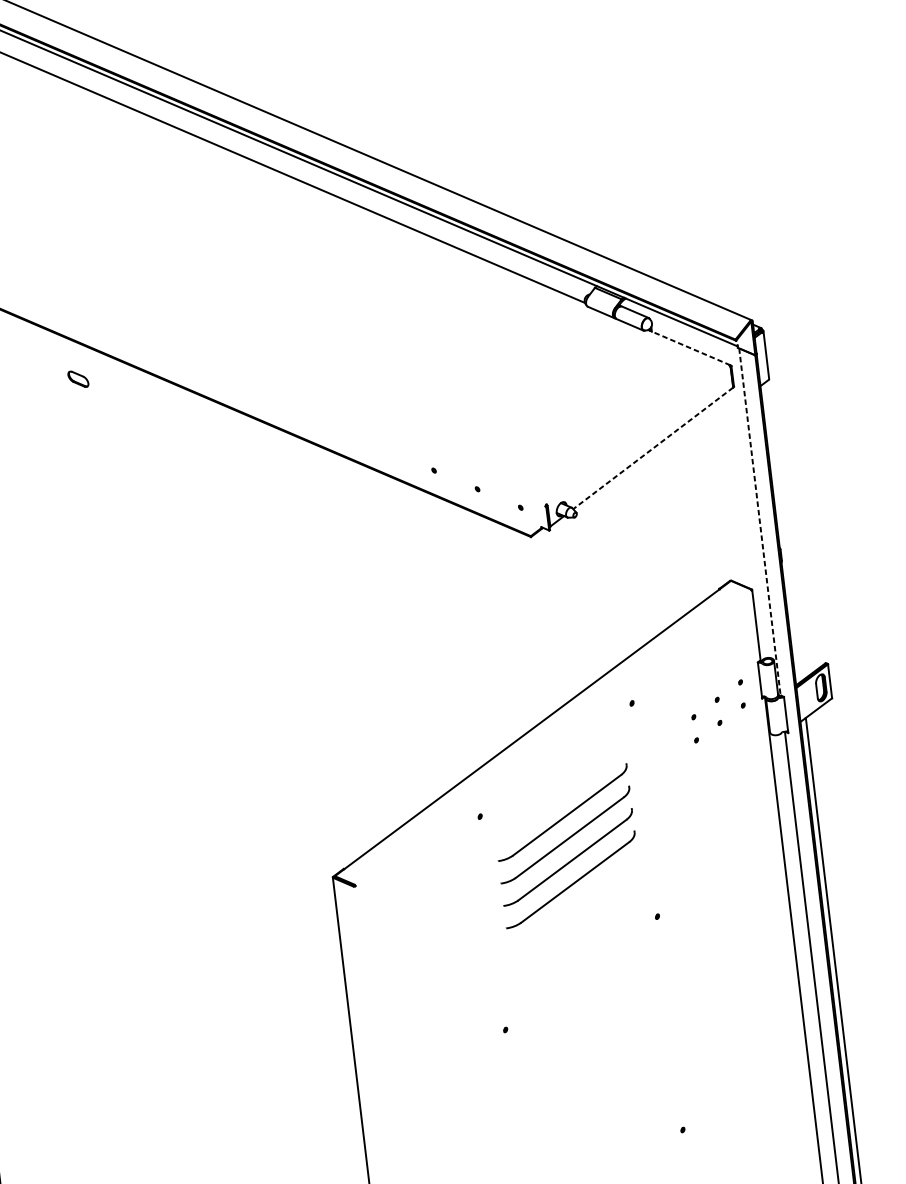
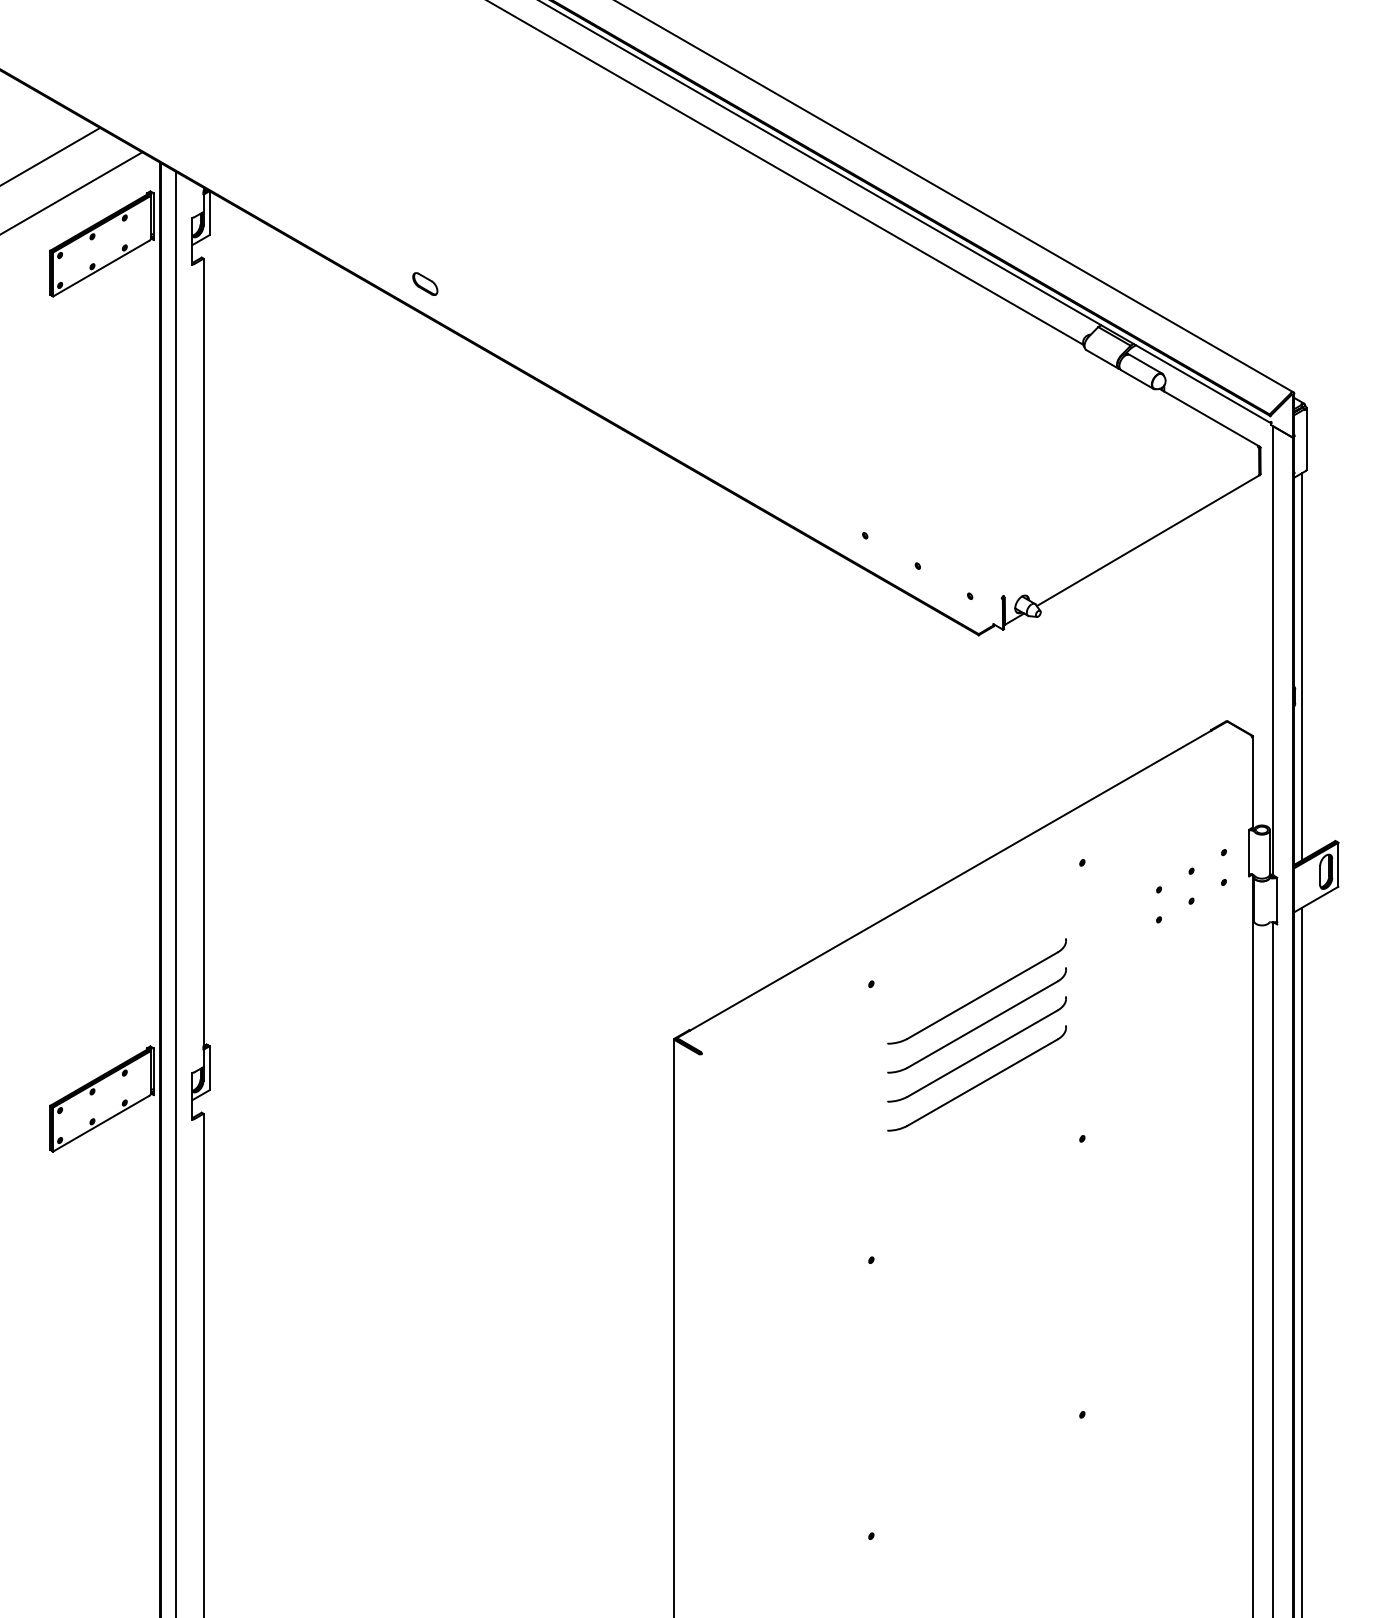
line: (689, 347) -> (1209, 417), dashed -> solid
part: (78, 378) -> (425, 283), moved
line: (652, 448) -> (1147, 540), dashed -> solid
line: (760, 521) -> (1273, 650), dashed -> solid
line: (783, 531) -> (1301, 666), added

